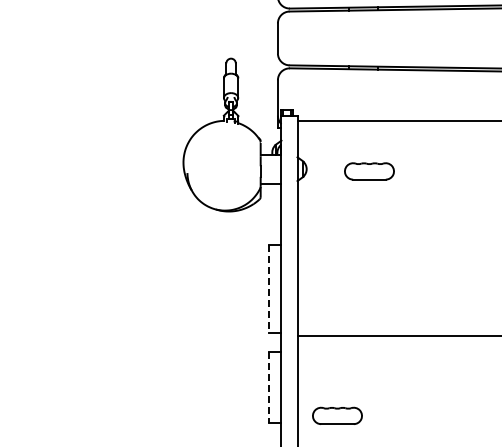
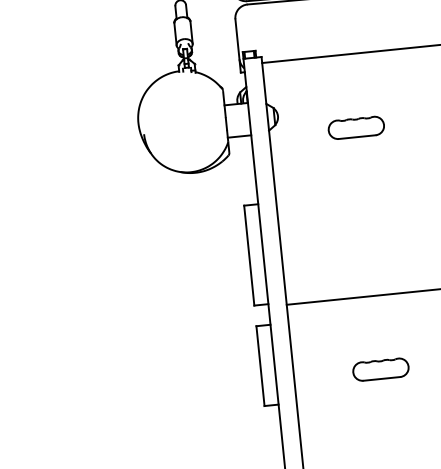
part: (369, 171) -> (356, 127), moved
line: (269, 289) -> (249, 256), dashed -> solid
line: (269, 387) -> (261, 366), dashed -> solid
part: (337, 415) -> (380, 369), moved

